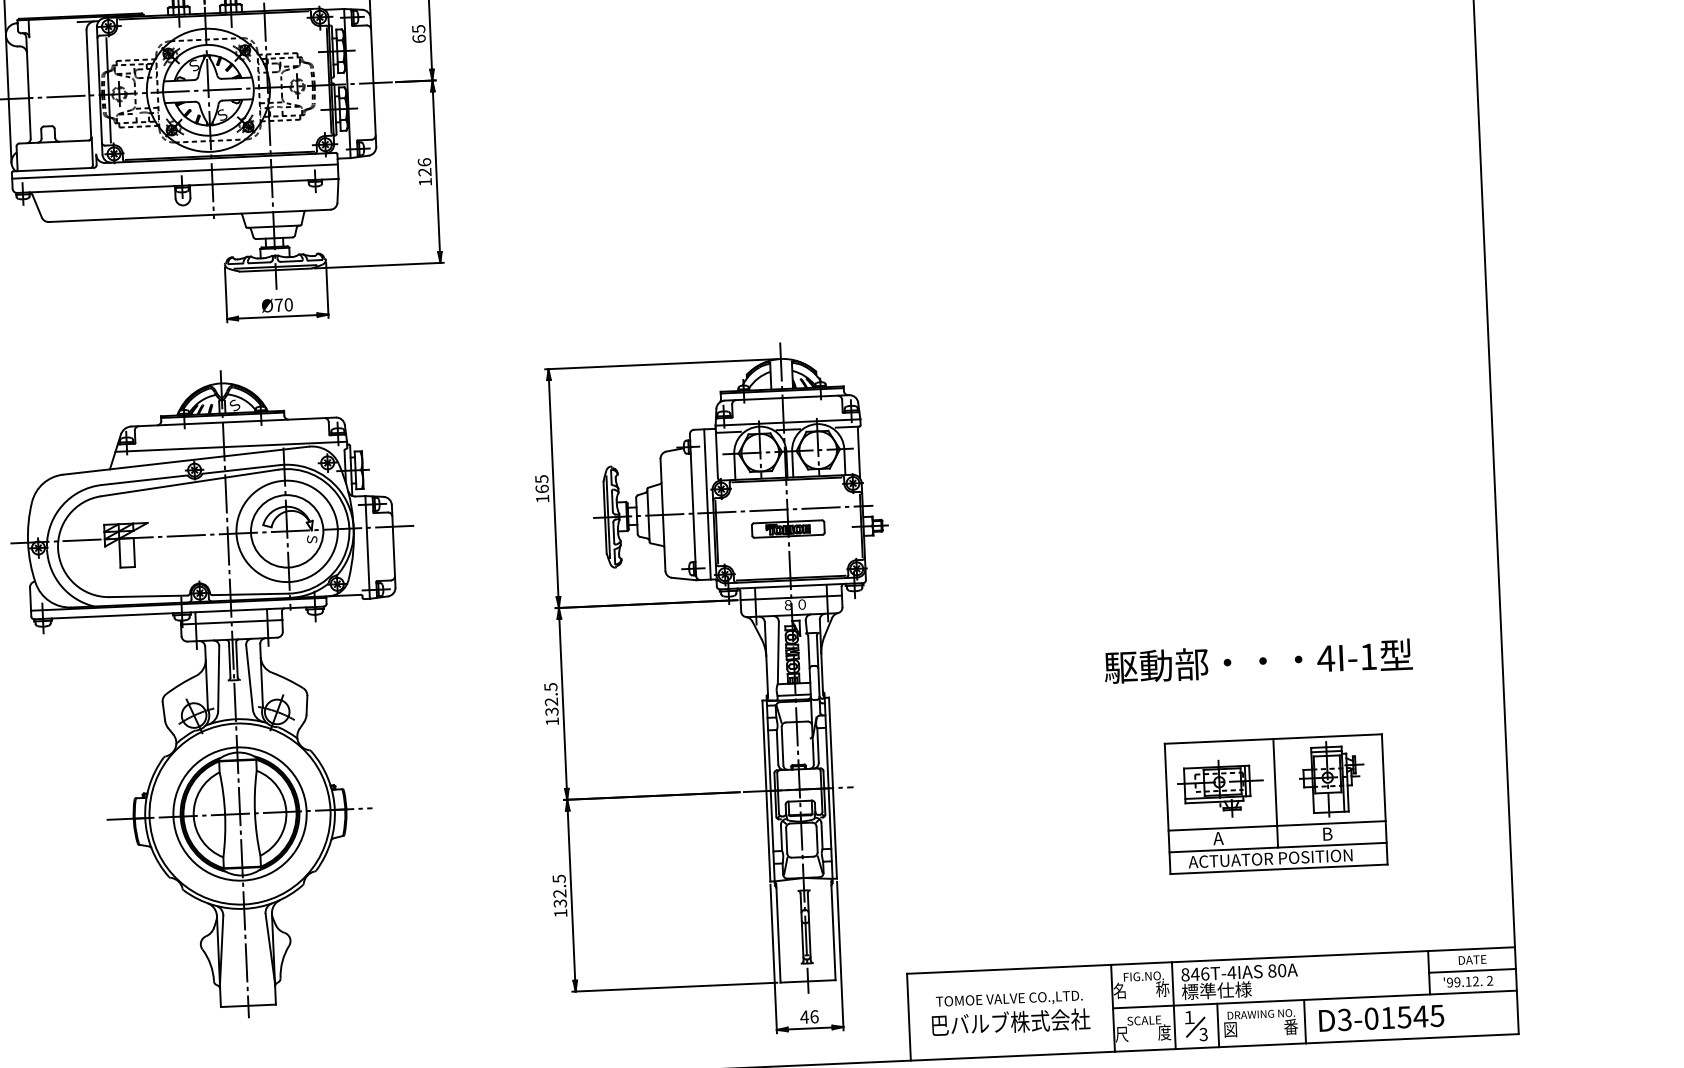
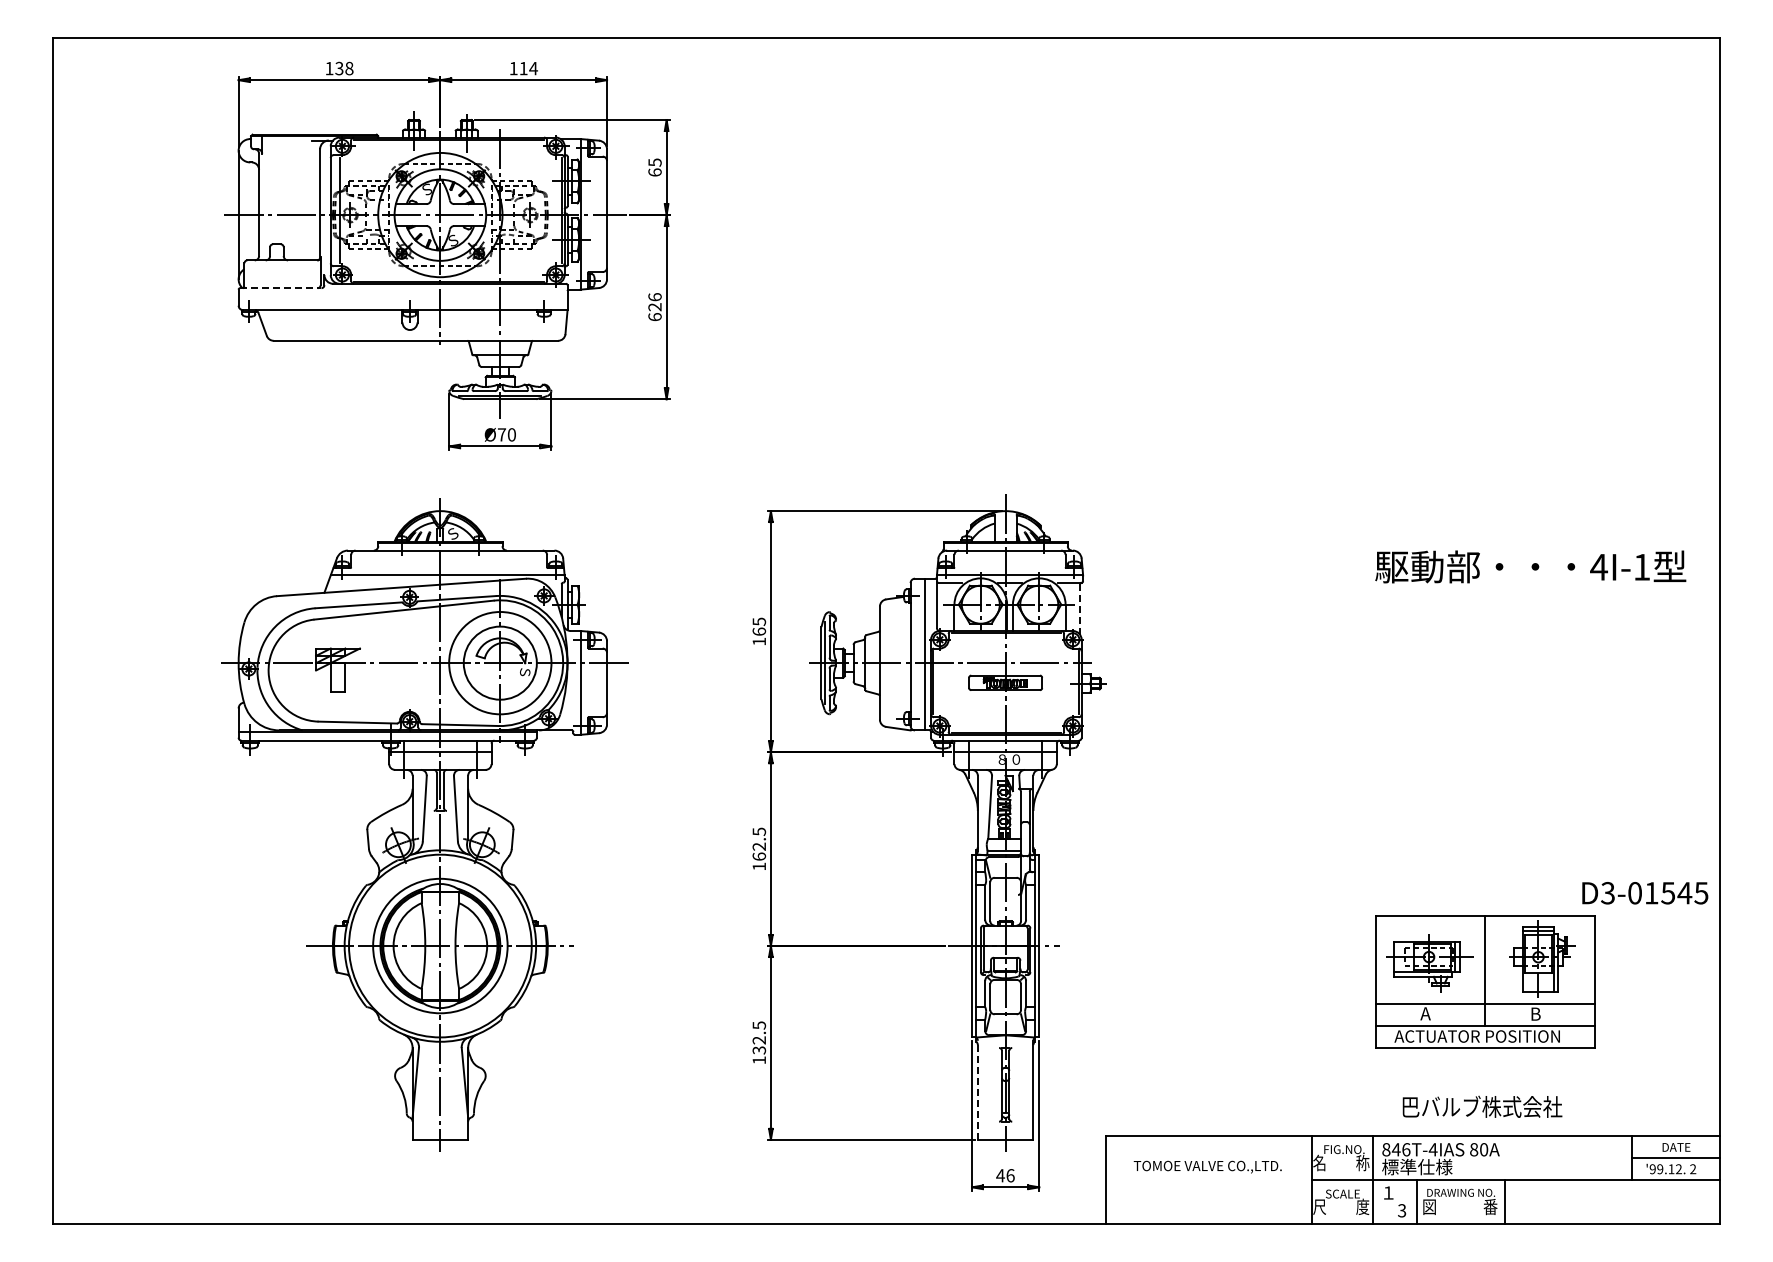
line: (53, 169) -> (280, 288), solid -> dashed
line: (174, 171) -> (402, 295), removed
text: (424, 182) -> (654, 317), 126 -> 626
line: (859, 454) -> (1080, 610), solid -> dashed
text: (1258, 660) -> (1530, 566), moved
text: (551, 711) -> (758, 856), 132.5 -> 162.5
line: (778, 932) -> (977, 1089), solid -> dashed
text: (1381, 1018) -> (1645, 893), moved
text: (1011, 1021) -> (1482, 1106), moved
line: (1195, 1026) -> (1394, 1202), removed

